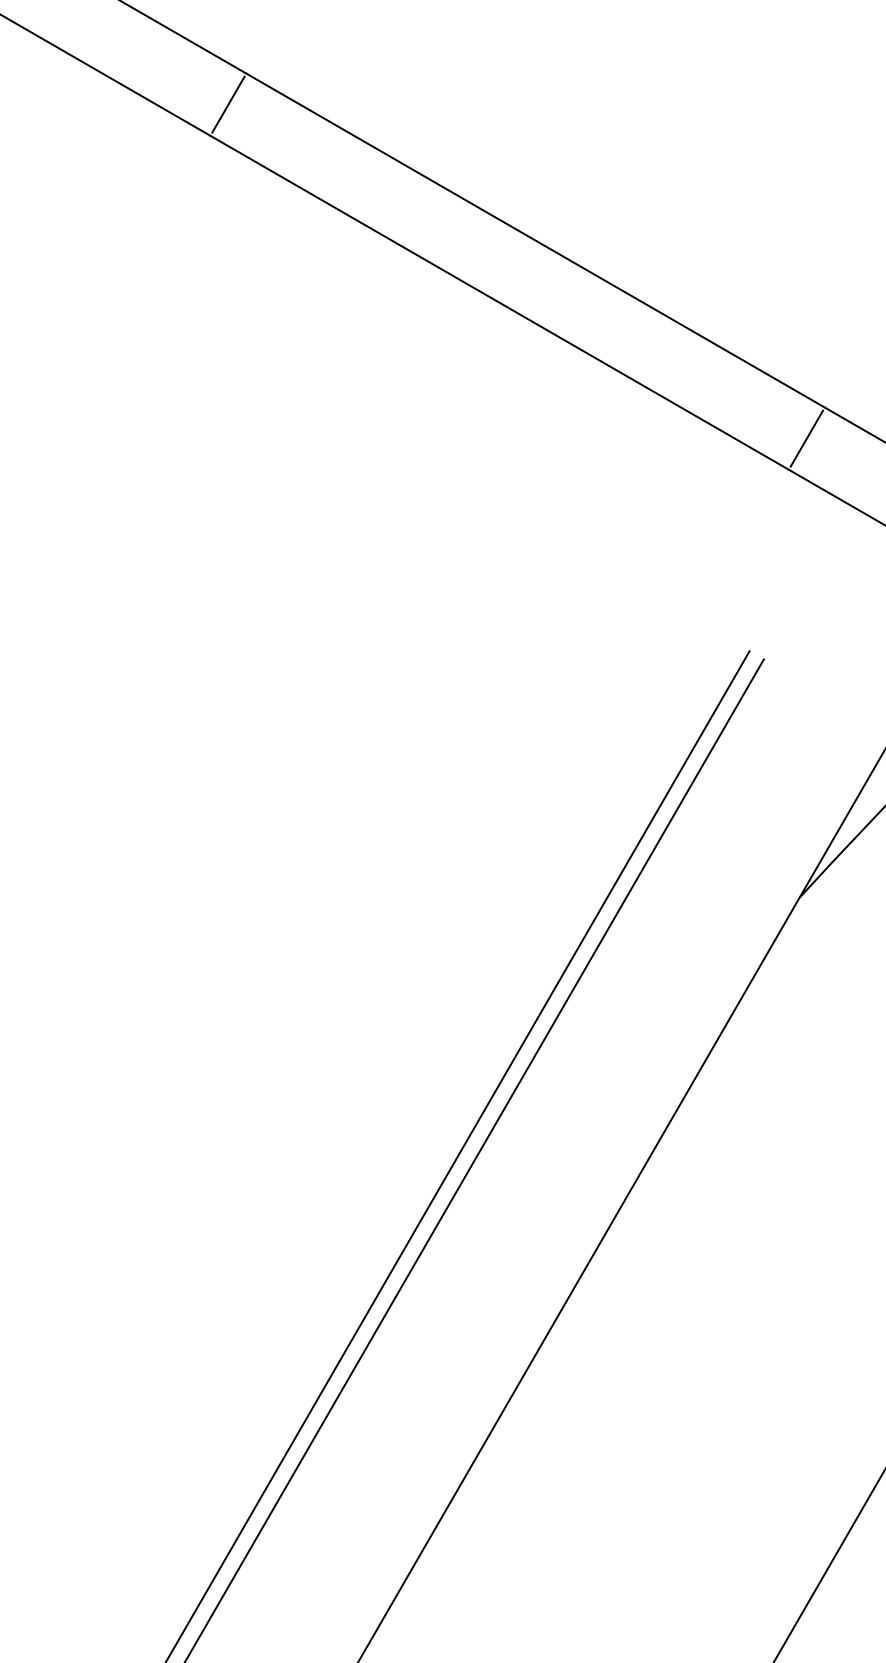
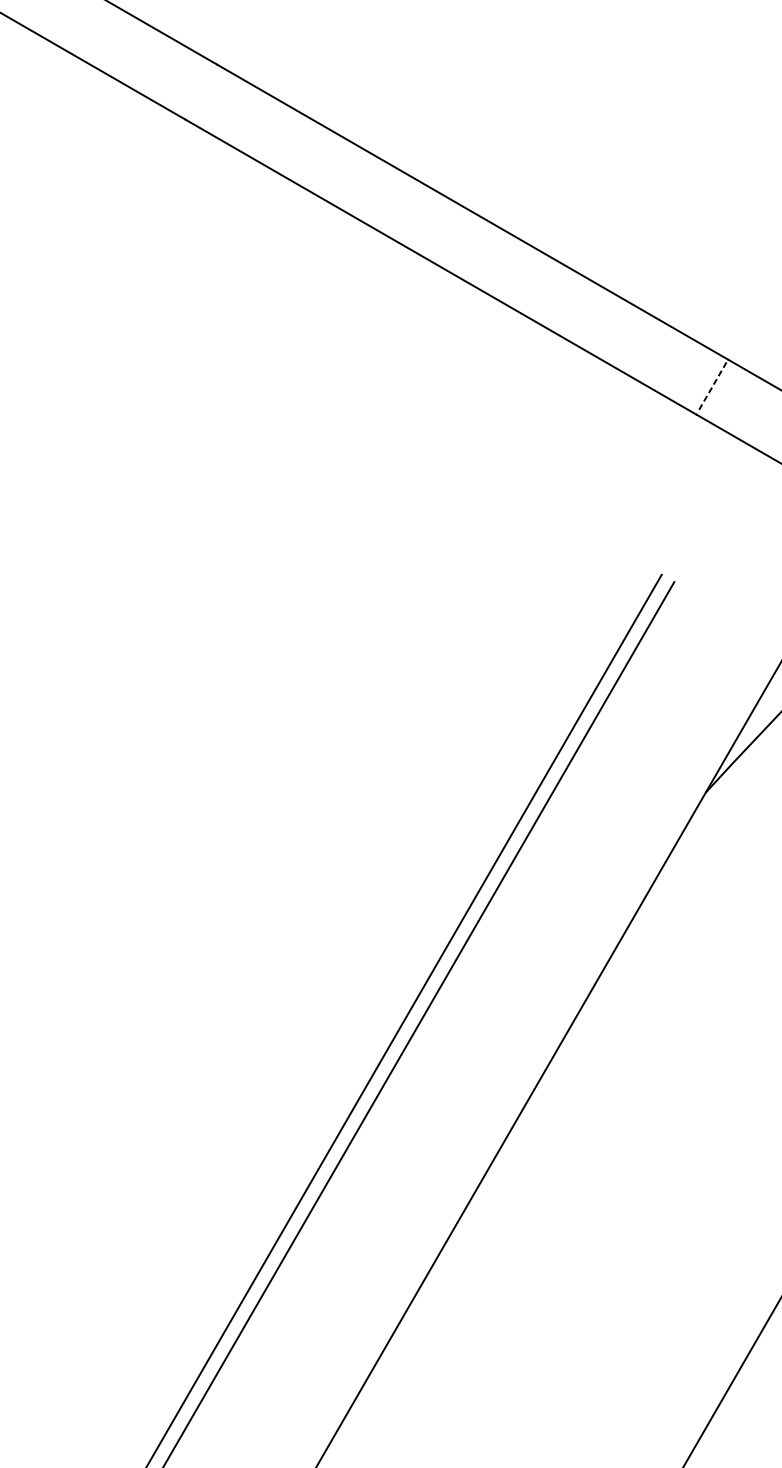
line: (228, 104) -> (201, 92), removed
line: (806, 439) -> (711, 387), solid -> dashed

